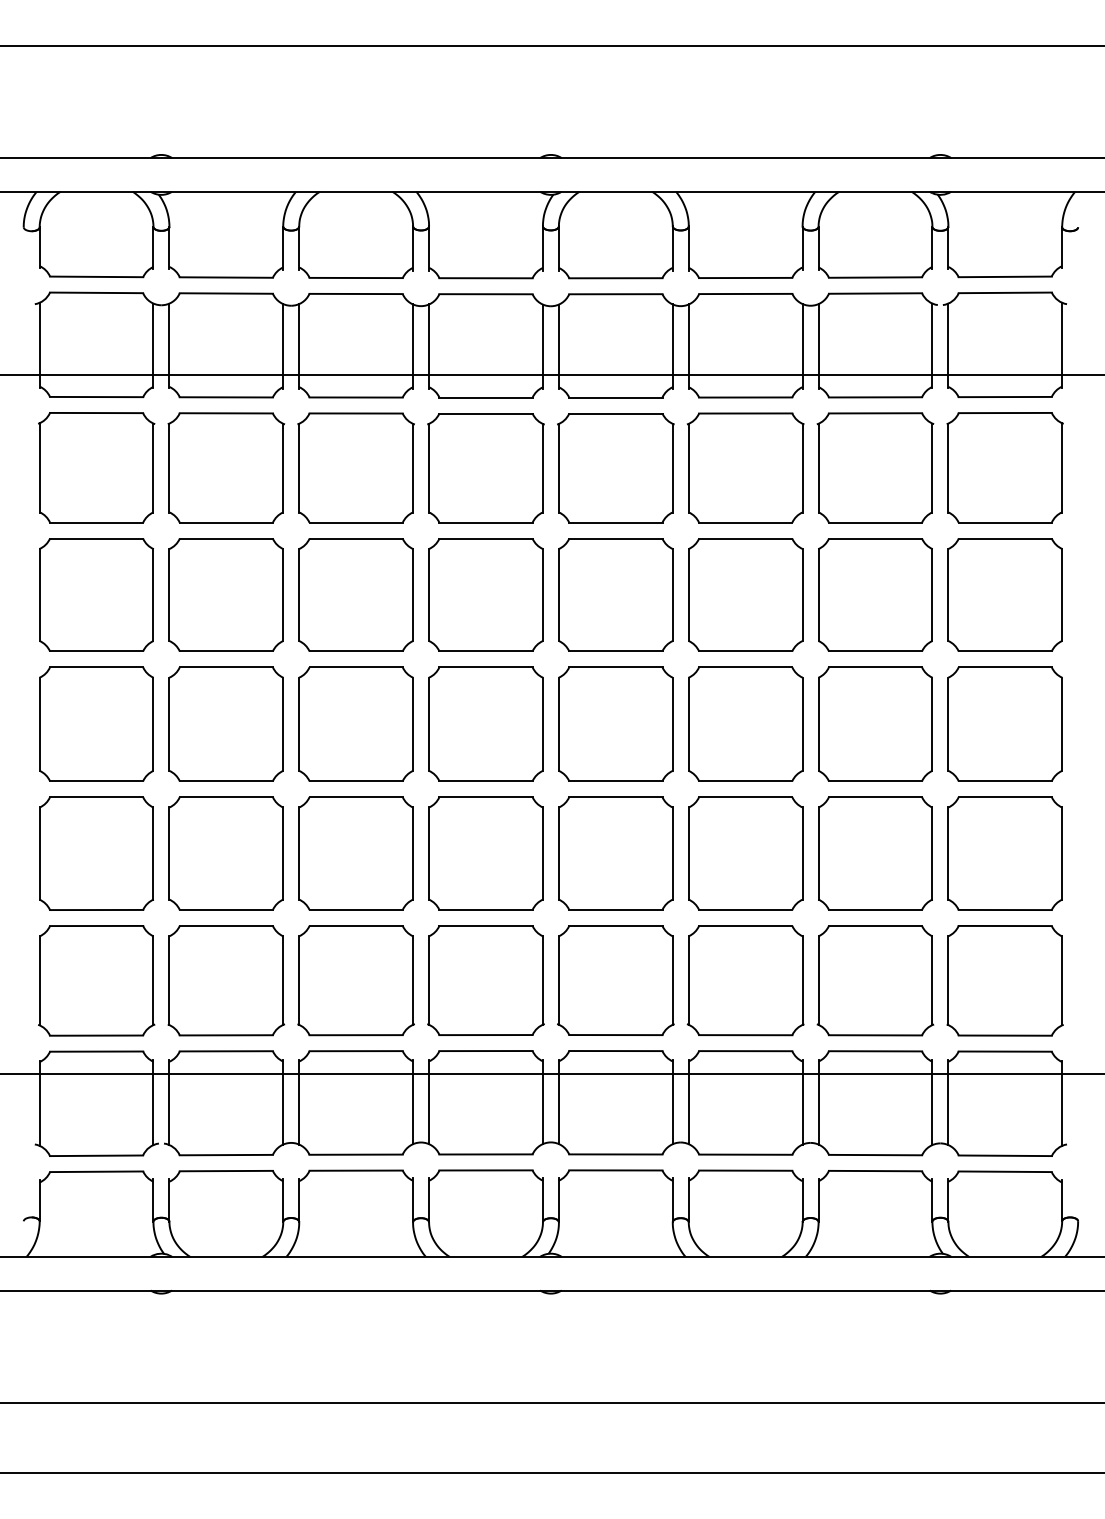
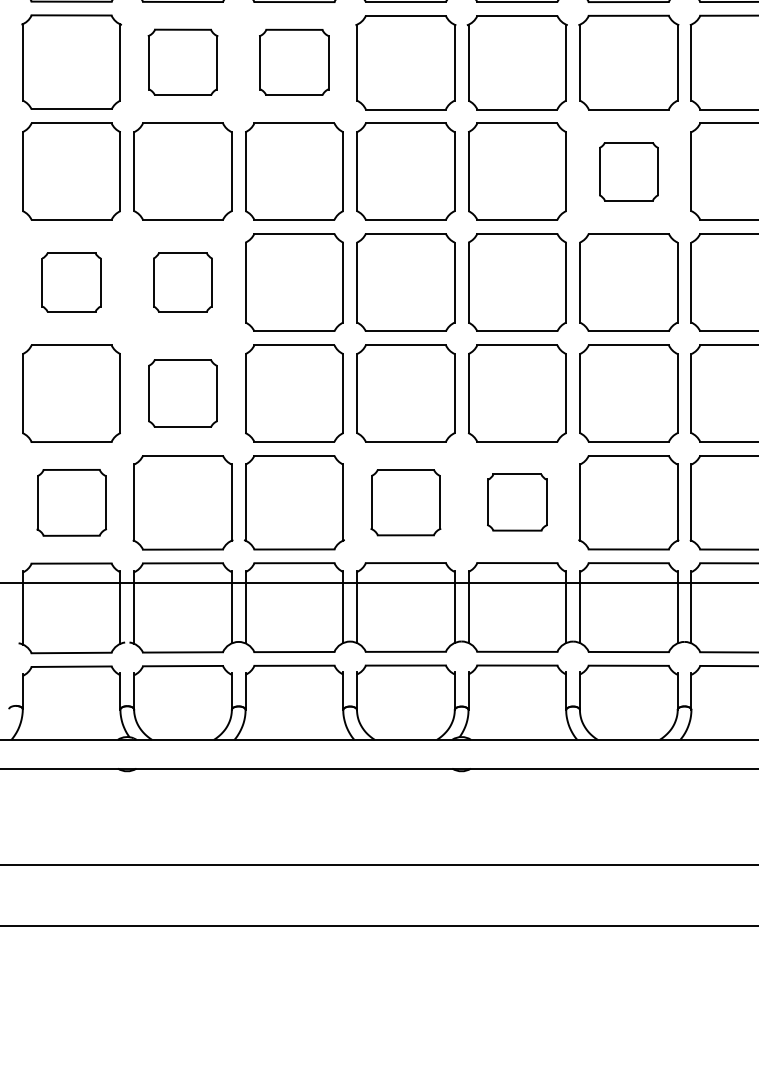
part: (226, 467) -> (183, 62), size x0.7
part: (355, 467) -> (293, 62), size x0.7
part: (745, 594) -> (628, 171), size x0.6
part: (96, 723) -> (71, 281), size x0.6
part: (225, 723) -> (182, 281), size x0.6
part: (225, 853) -> (182, 393), size x0.7
part: (96, 980) -> (71, 502), size x0.7
part: (485, 980) -> (405, 502), size x0.7
part: (615, 980) -> (517, 502), size x0.6

